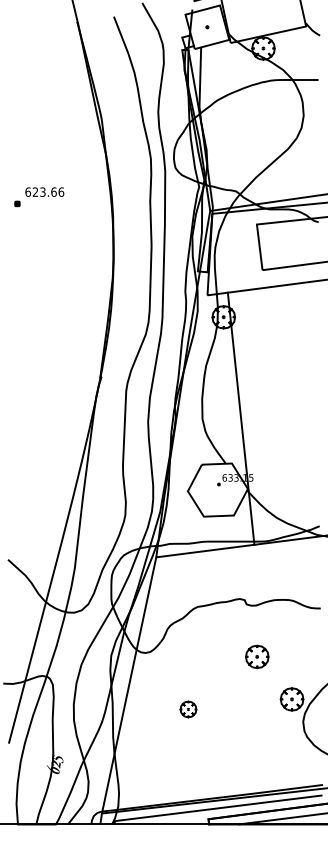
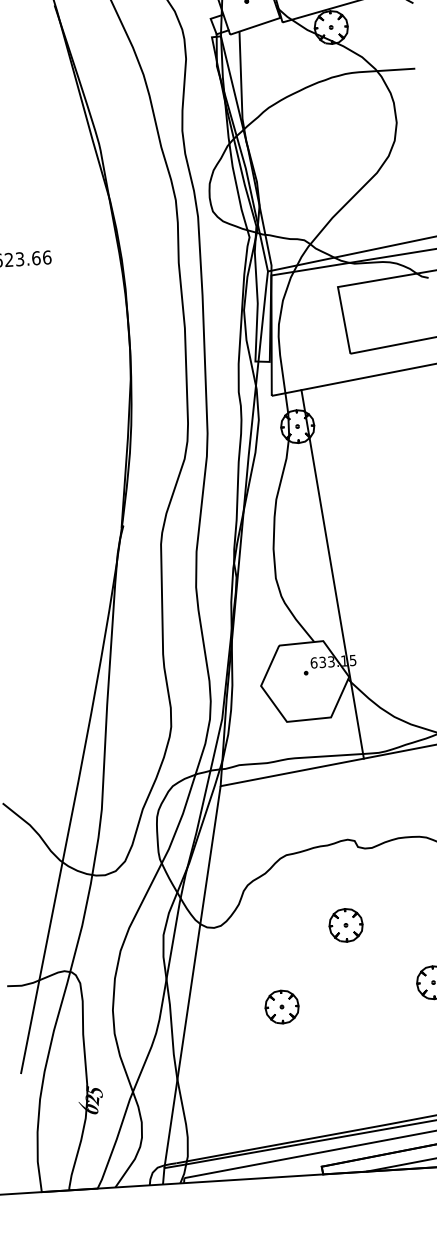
part: (257, 656) -> (346, 924), moved
part: (188, 709) -> (282, 1007), size x1.43

